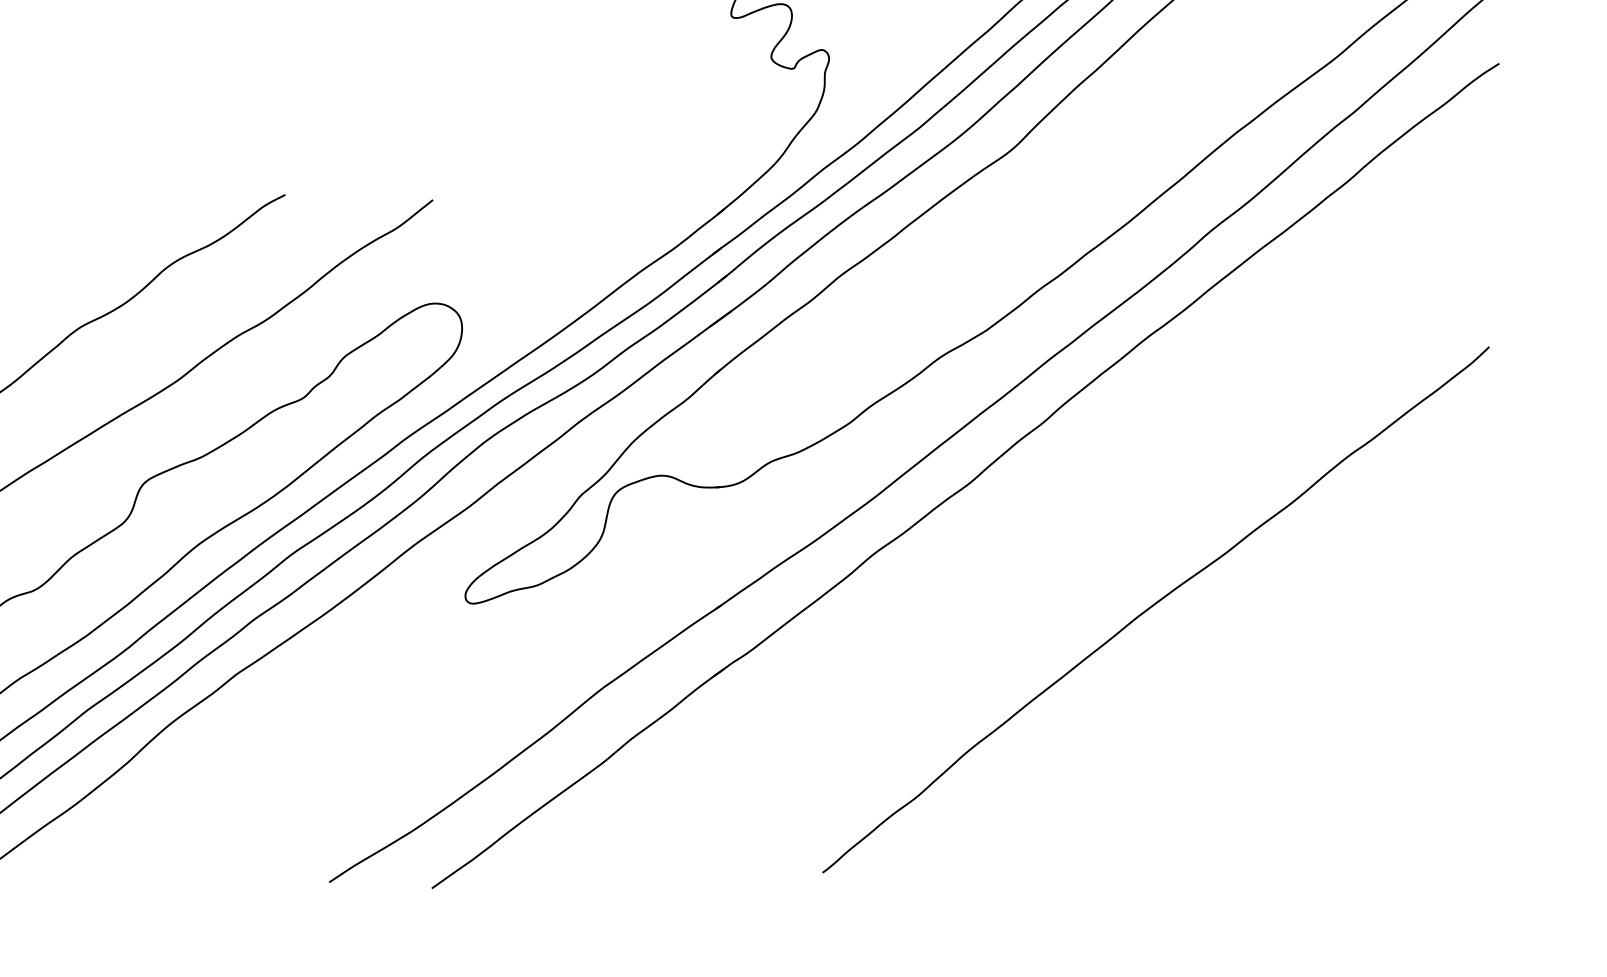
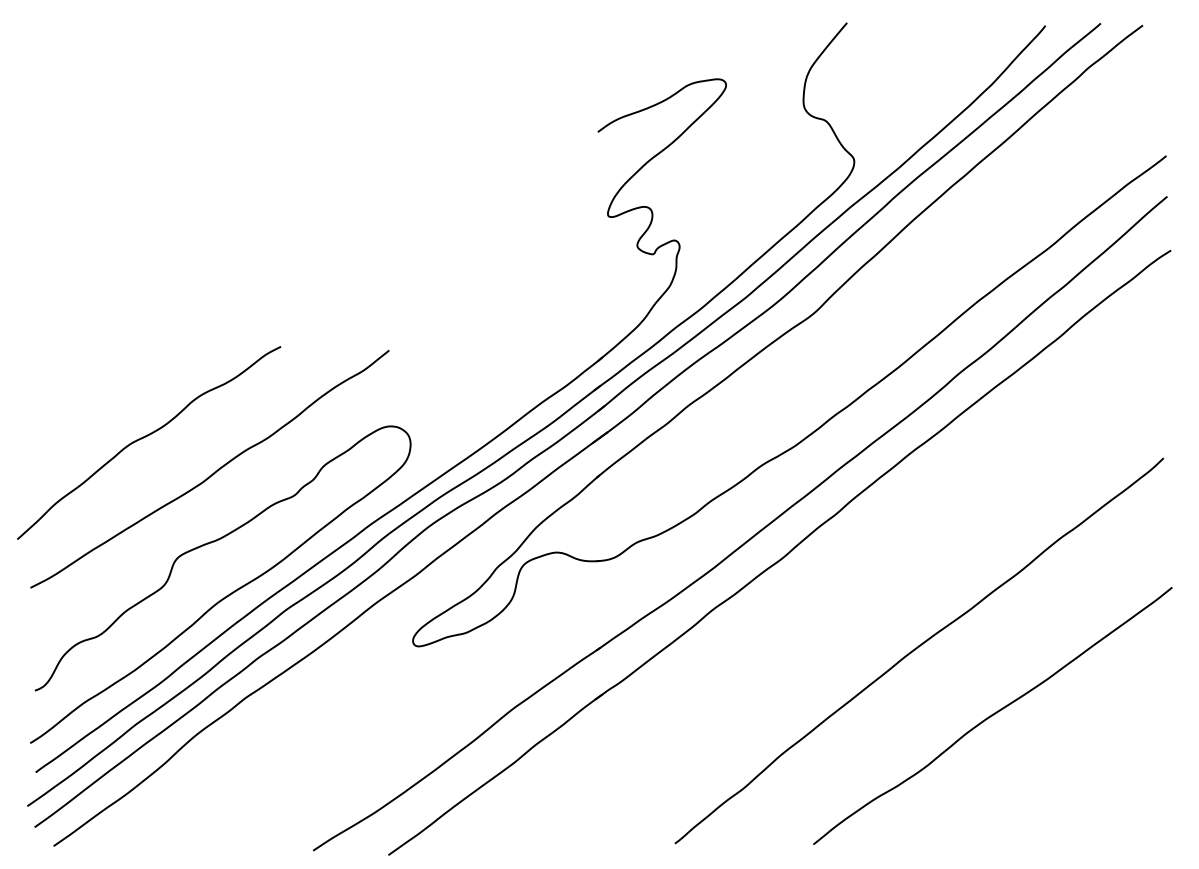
curve: (1255, 697) -> (992, 715), added

